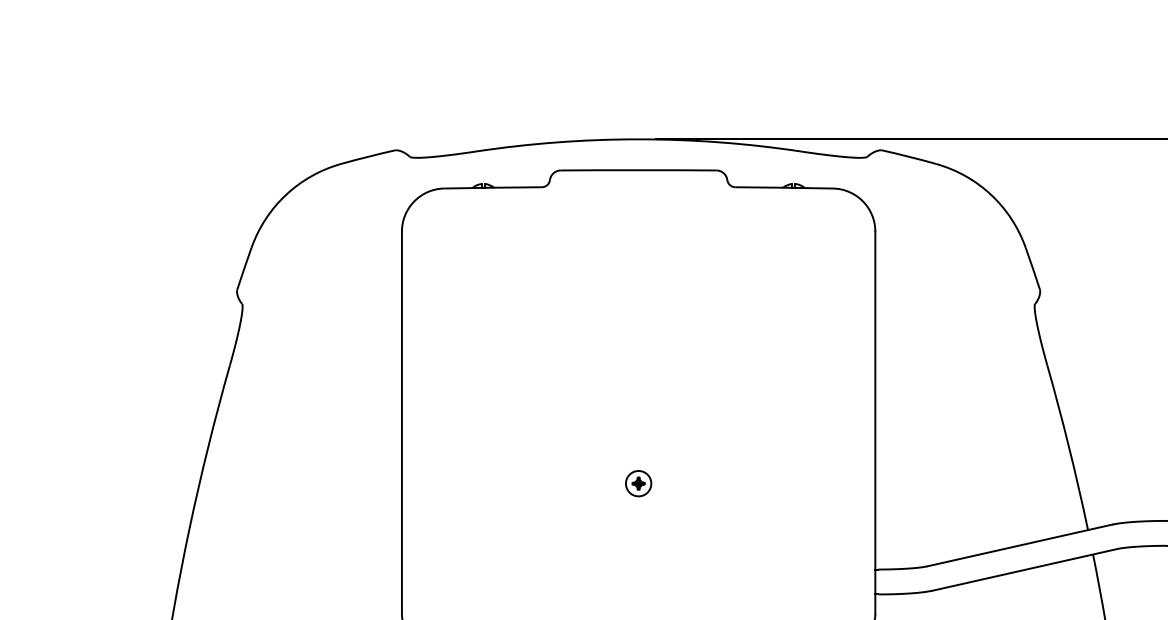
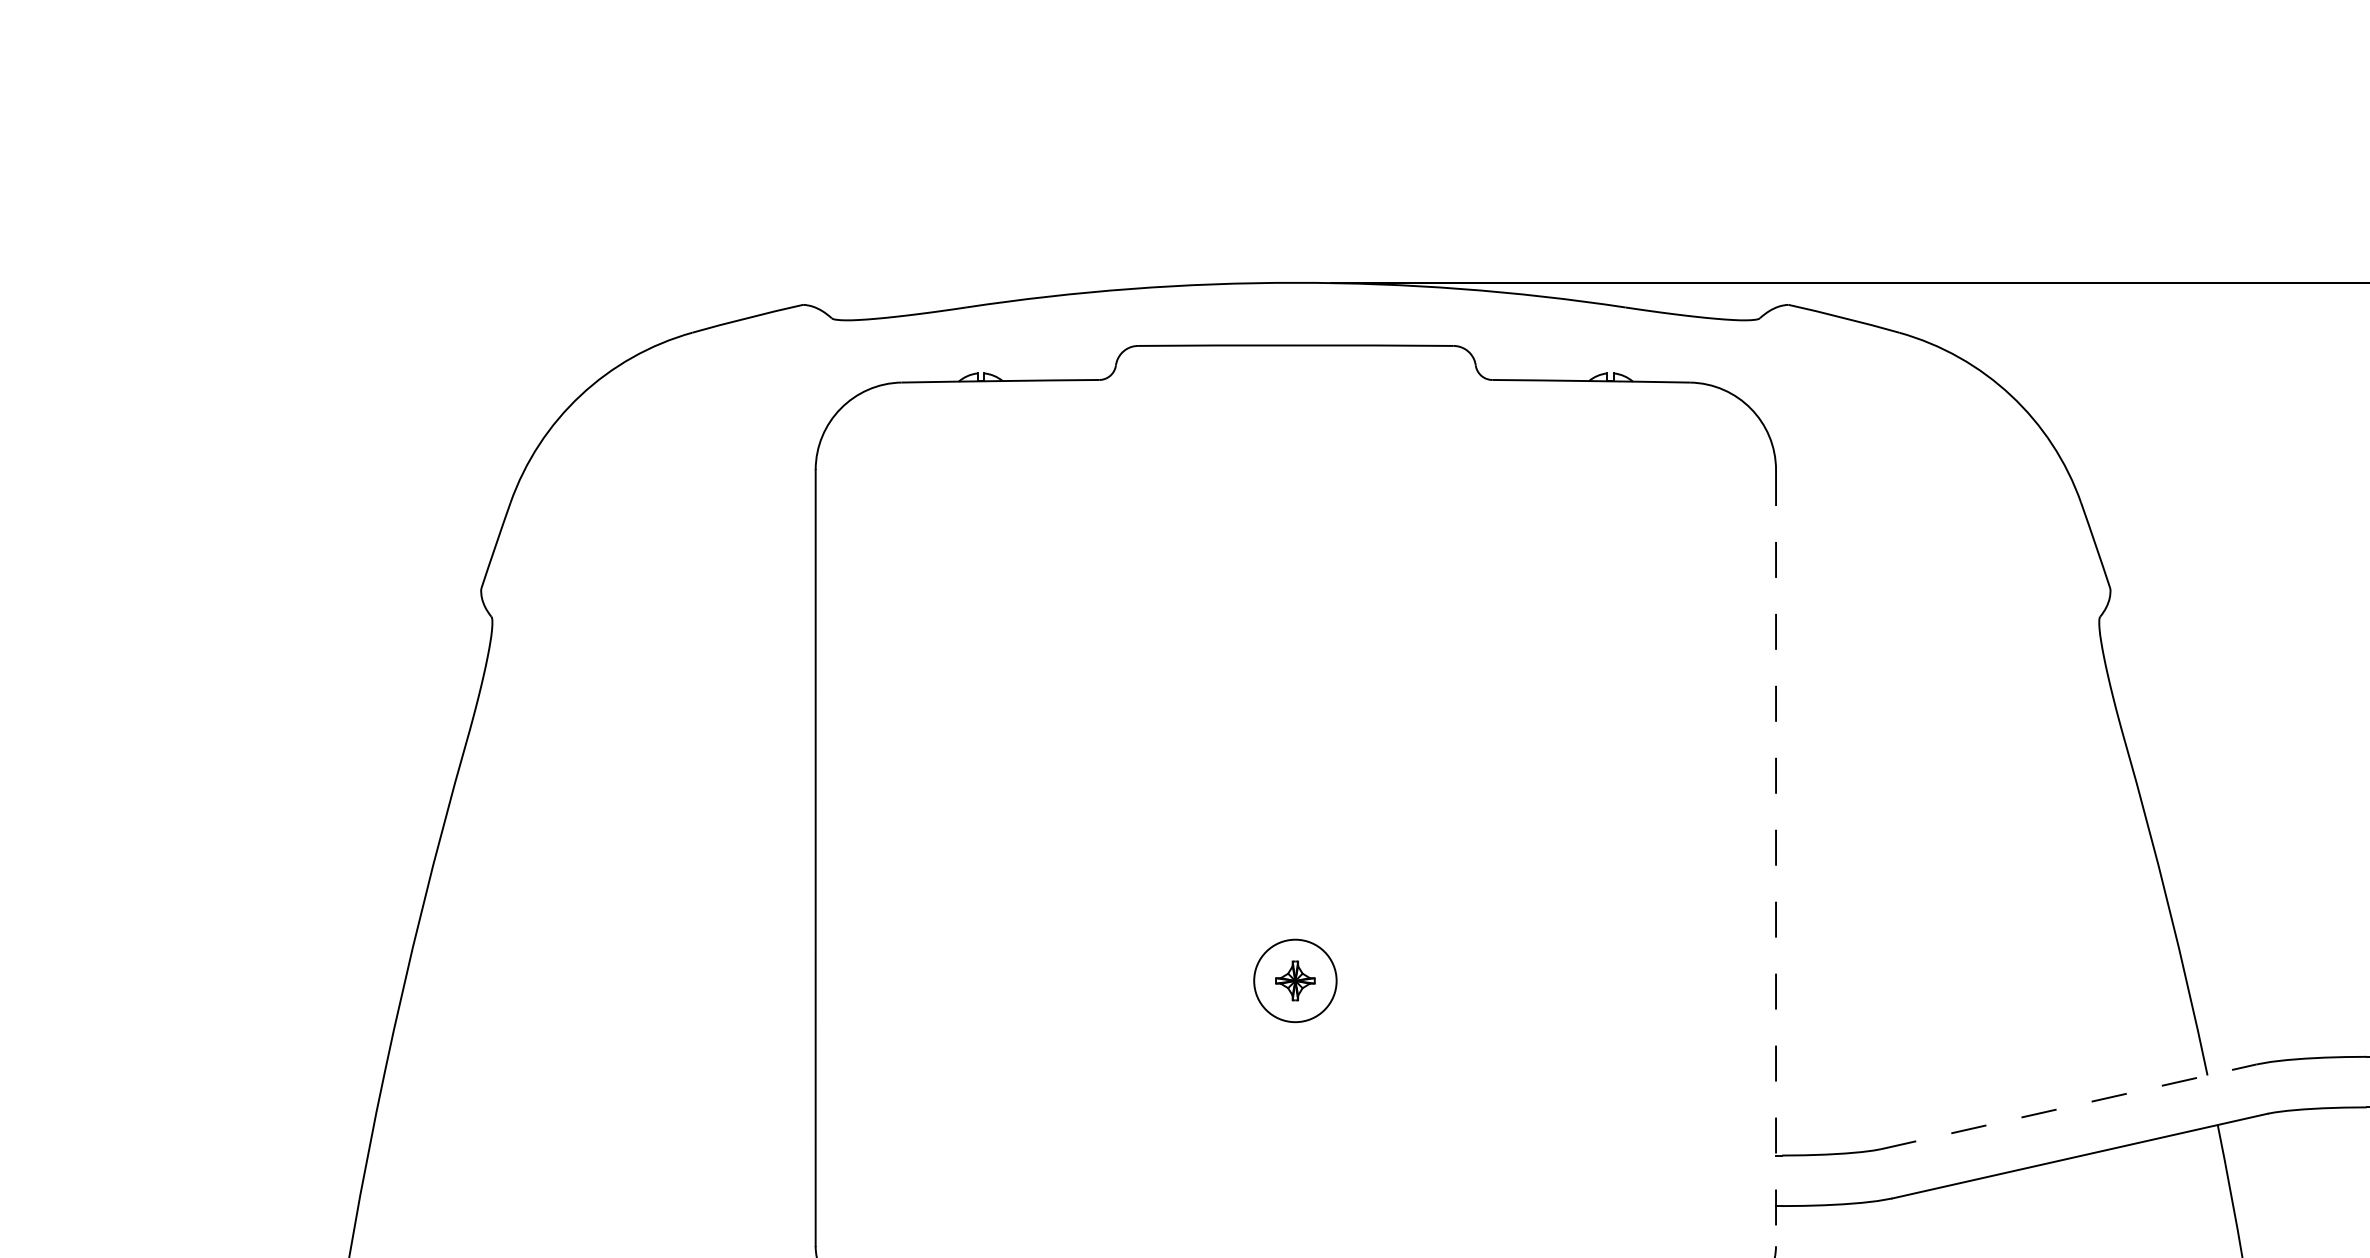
line: (875, 423) -> (1776, 859), solid -> dashed
part: (638, 483) -> (1295, 980), size x1.6
line: (1019, 545) -> (2068, 1106), solid -> dashed

